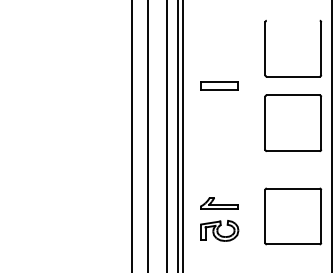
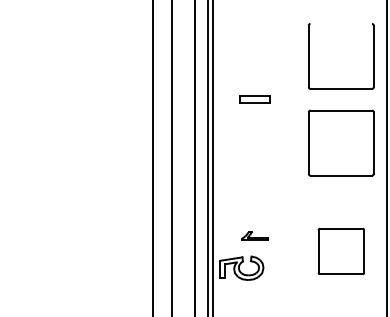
part: (219, 85) -> (255, 99), size x0.7
part: (218, 203) -> (254, 236), size x0.6
part: (293, 216) -> (341, 251), size x0.7
part: (219, 230) -> (241, 267), moved

